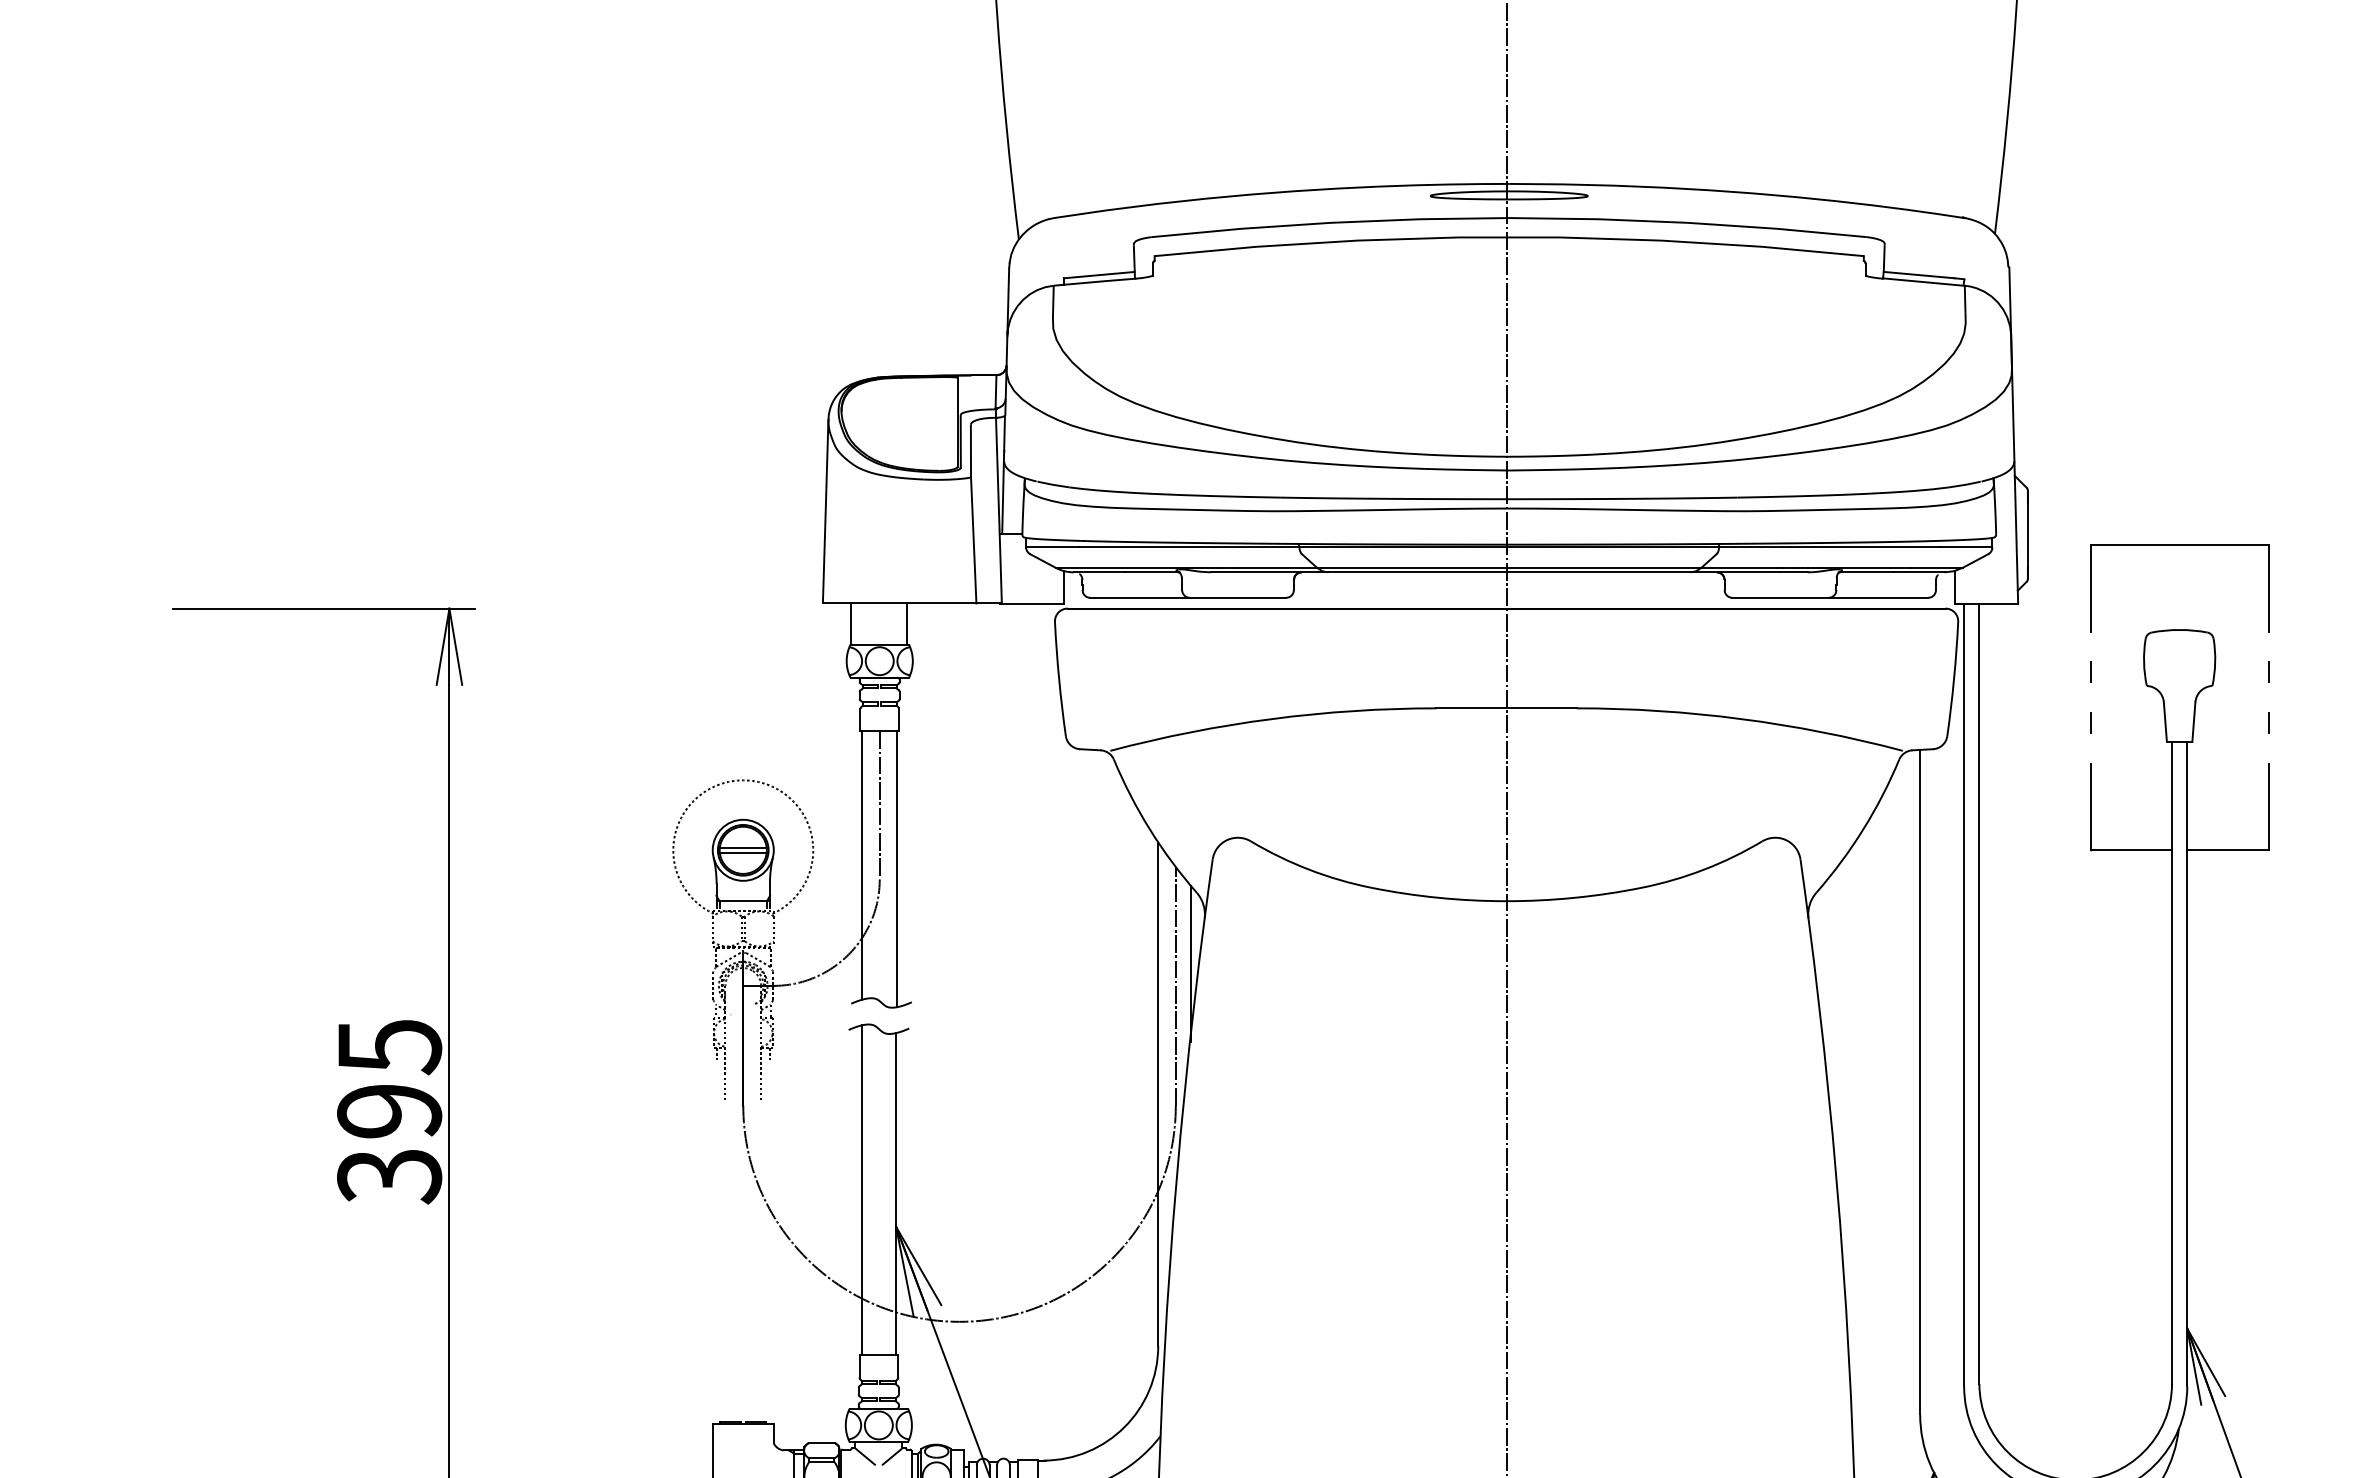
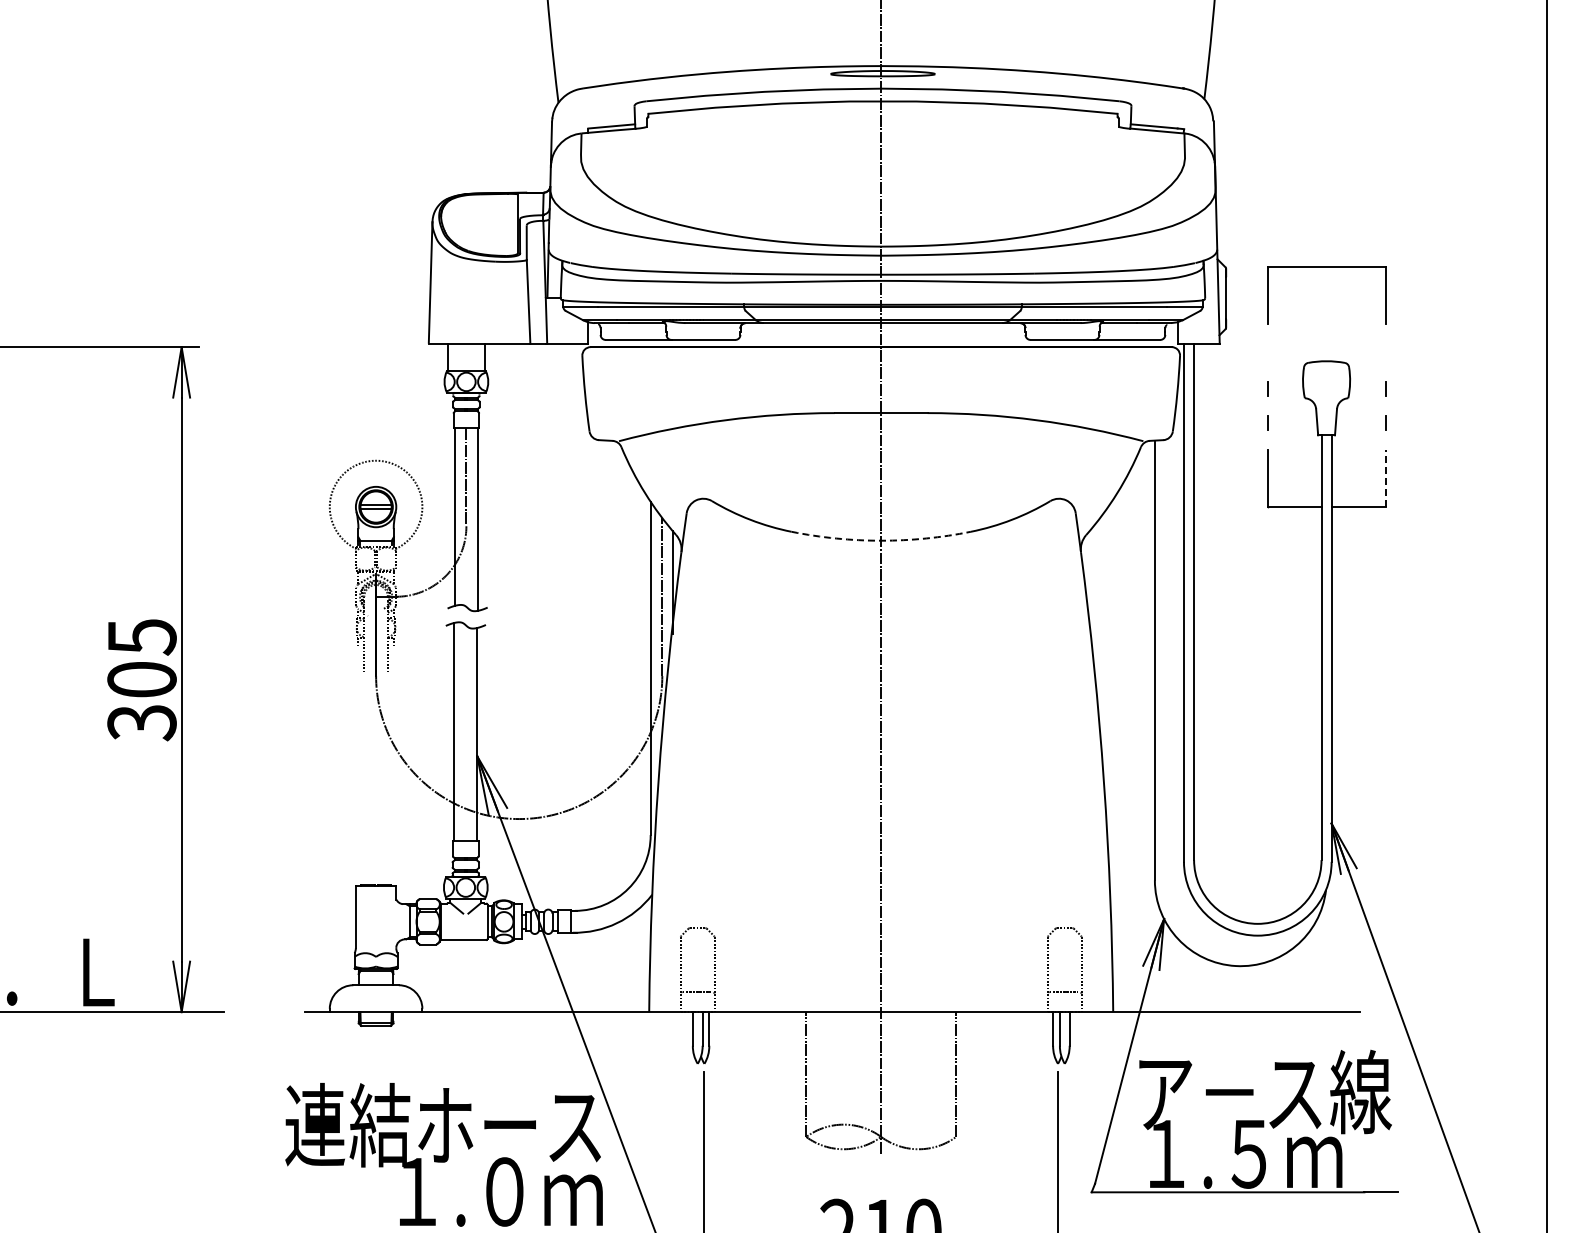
part: (2179, 545) -> (1326, 267), moved
line: (2268, 807) -> (1385, 478), solid -> dashed
arc: (1507, 900) -> (881, 540), solid -> dashed
text: (388, 1110) -> (141, 679), 395 -> 305

